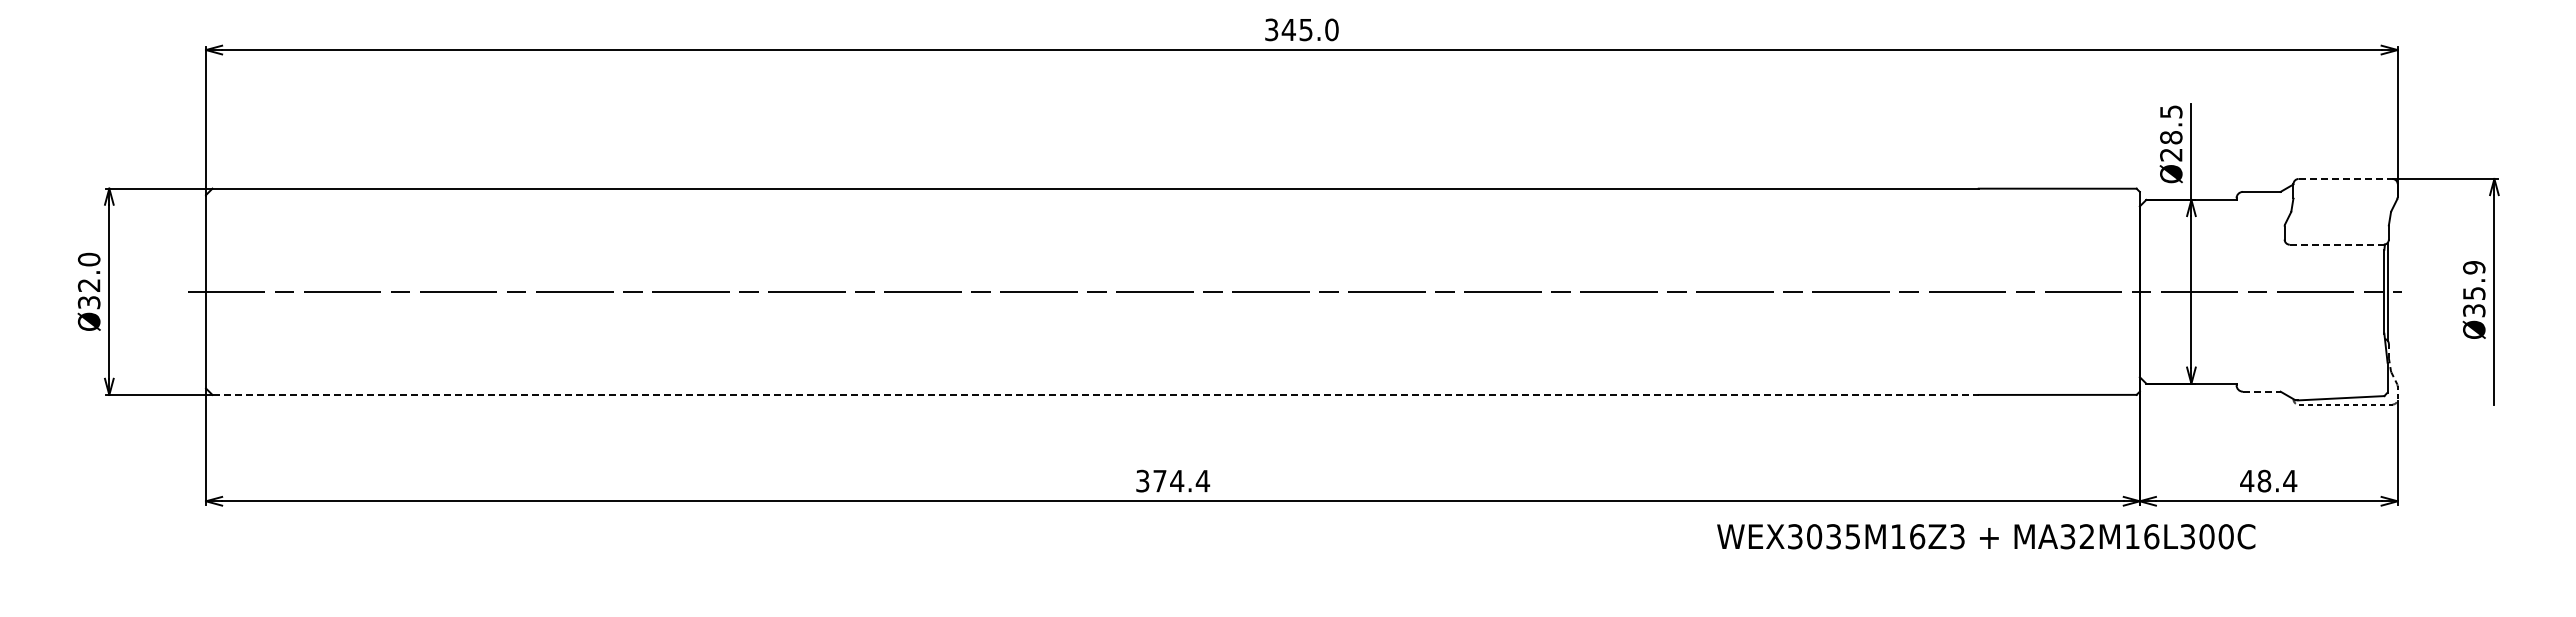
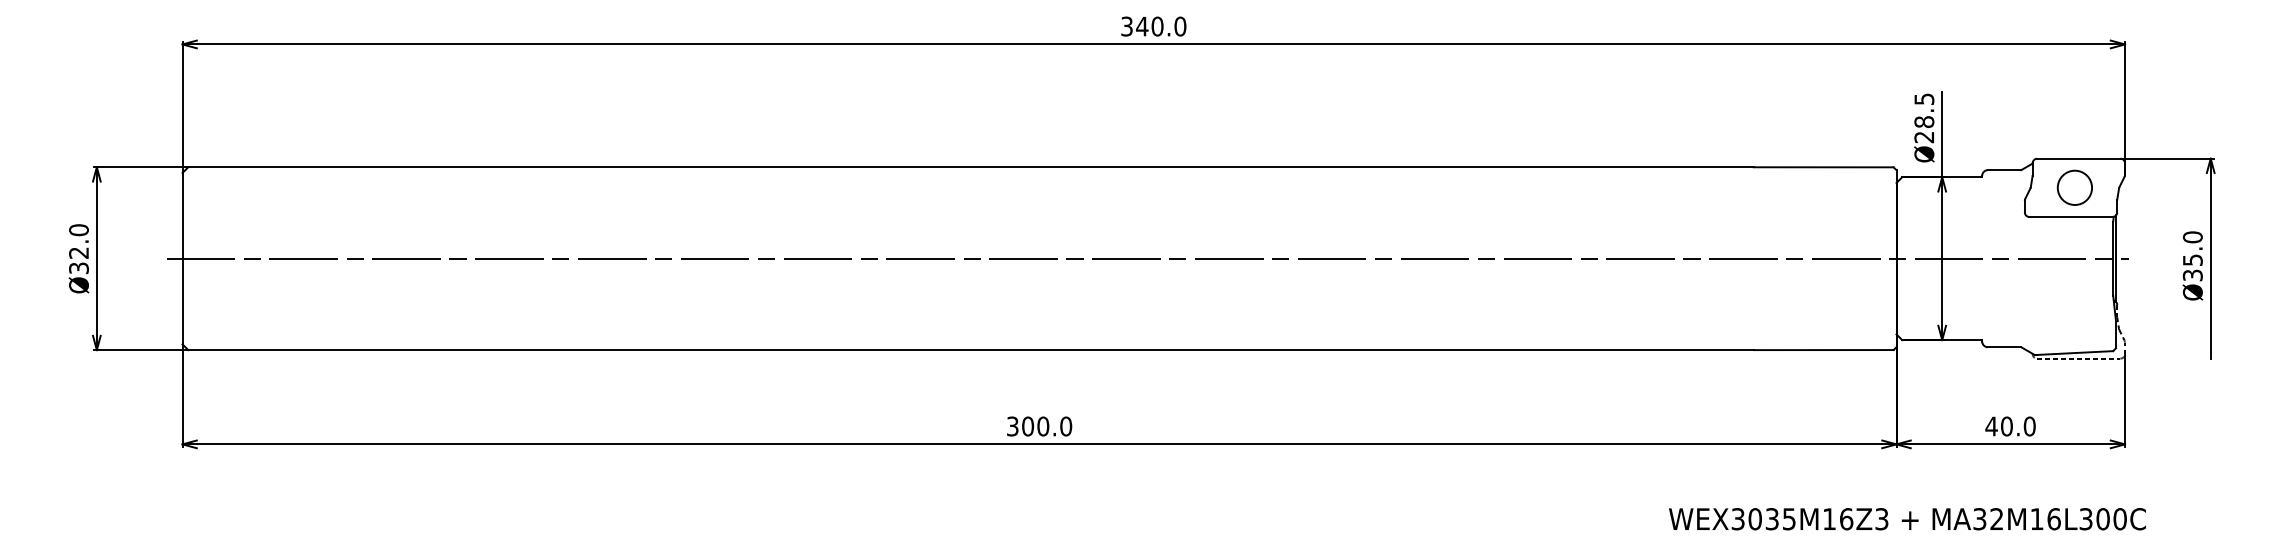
text: (1305, 29) -> (1157, 26), 345.0 -> 340.0
line: (2345, 178) -> (2078, 158), dashed -> solid
circle: (2341, 211) -> (2075, 187), added
line: (2336, 244) -> (2070, 216), dashed -> solid
text: (2474, 267) -> (2193, 237), Ø35.9 -> Ø35.0
line: (2261, 391) -> (2004, 347), dashed -> solid
line: (1095, 394) -> (970, 349), dashed -> solid
text: (1181, 480) -> (1047, 425), 374.4 -> 300.0
text: (2277, 480) -> (2018, 425), 48.4 -> 40.0
text: (1986, 536) -> (1907, 519), moved

